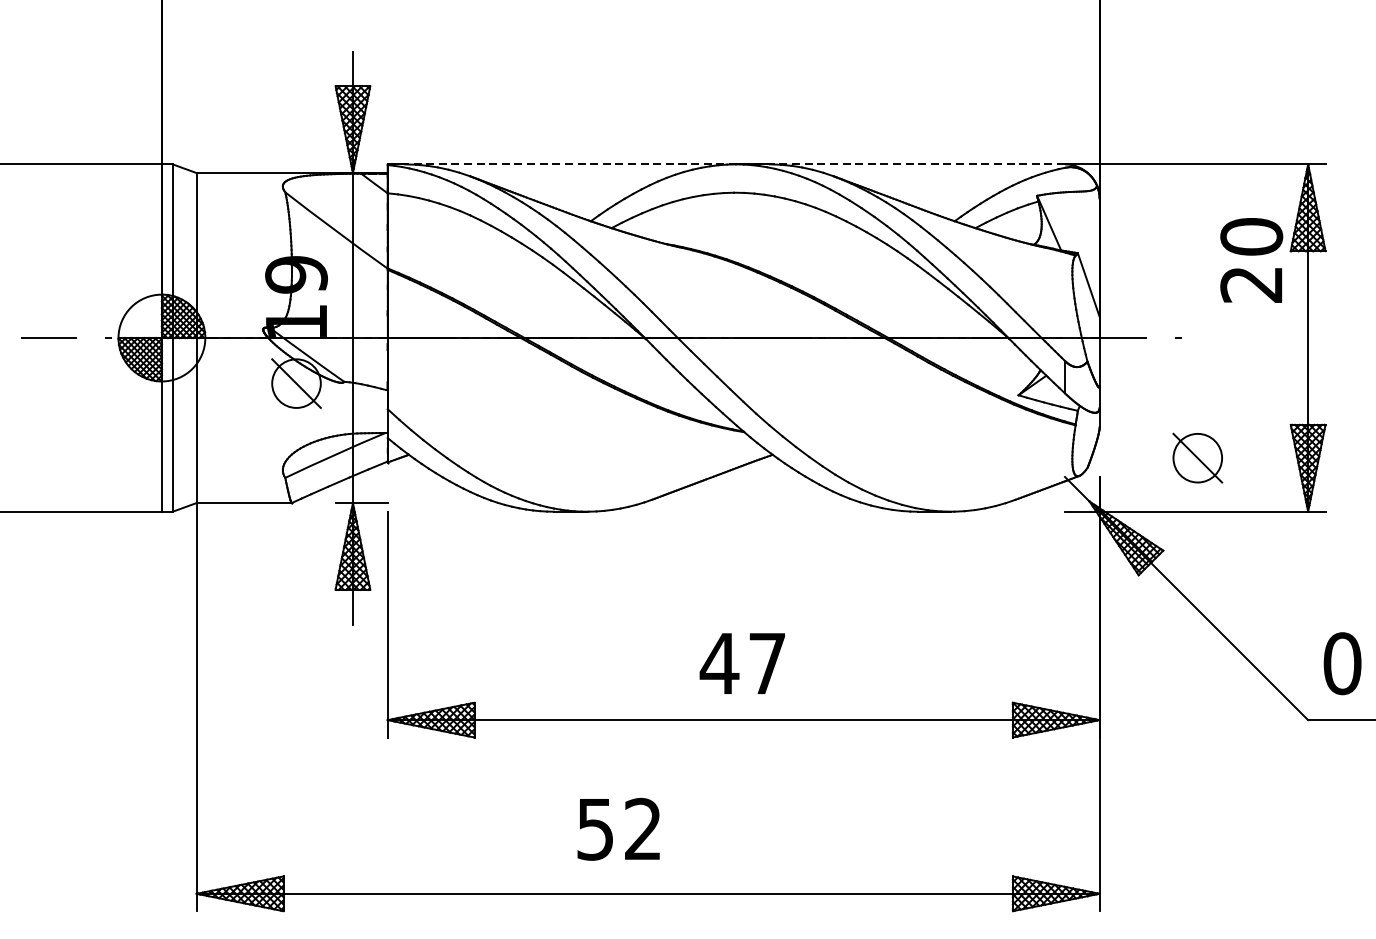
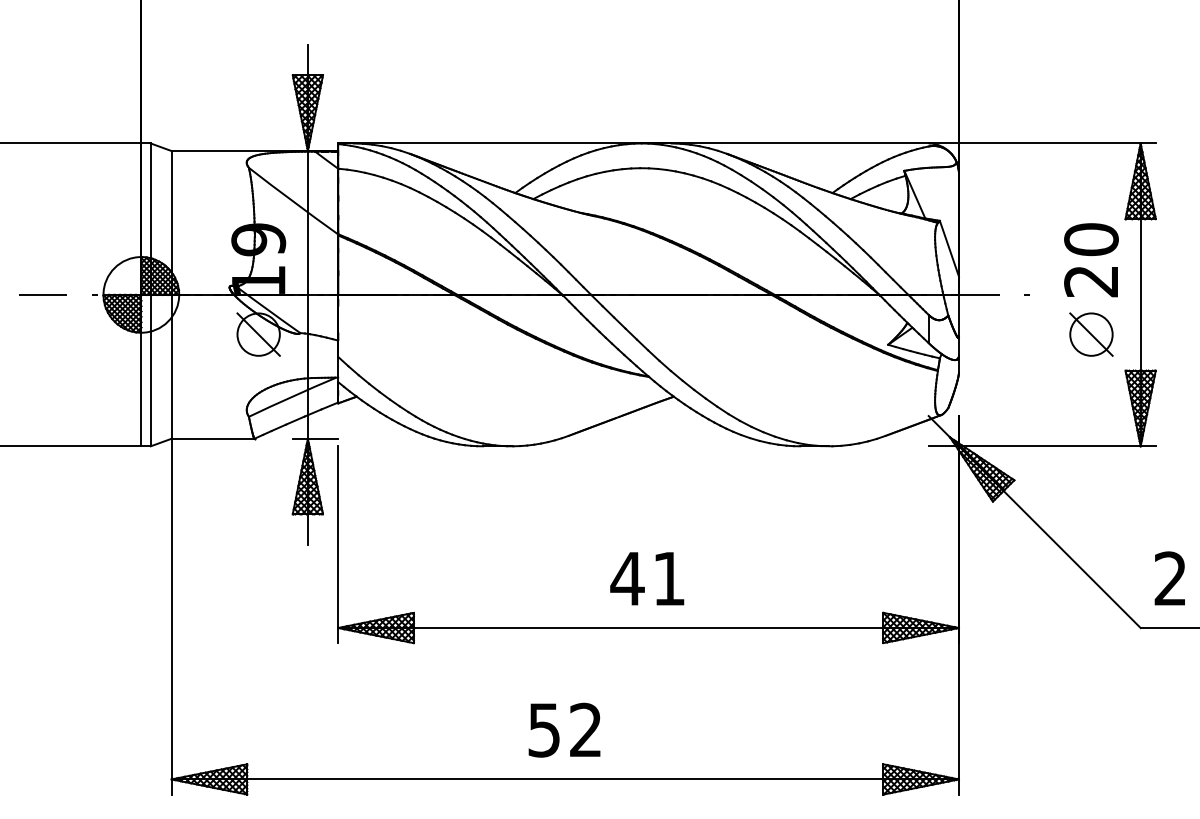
line: (725, 164) -> (632, 143), dashed -> solid
text: (1251, 260) -> (1091, 260), moved
part: (1197, 458) -> (1091, 334), moved
text: (767, 663) -> (669, 578), 47 -> 41
text: (1342, 663) -> (1170, 578), 0 -> 2
text: (618, 828) -> (564, 729), moved

